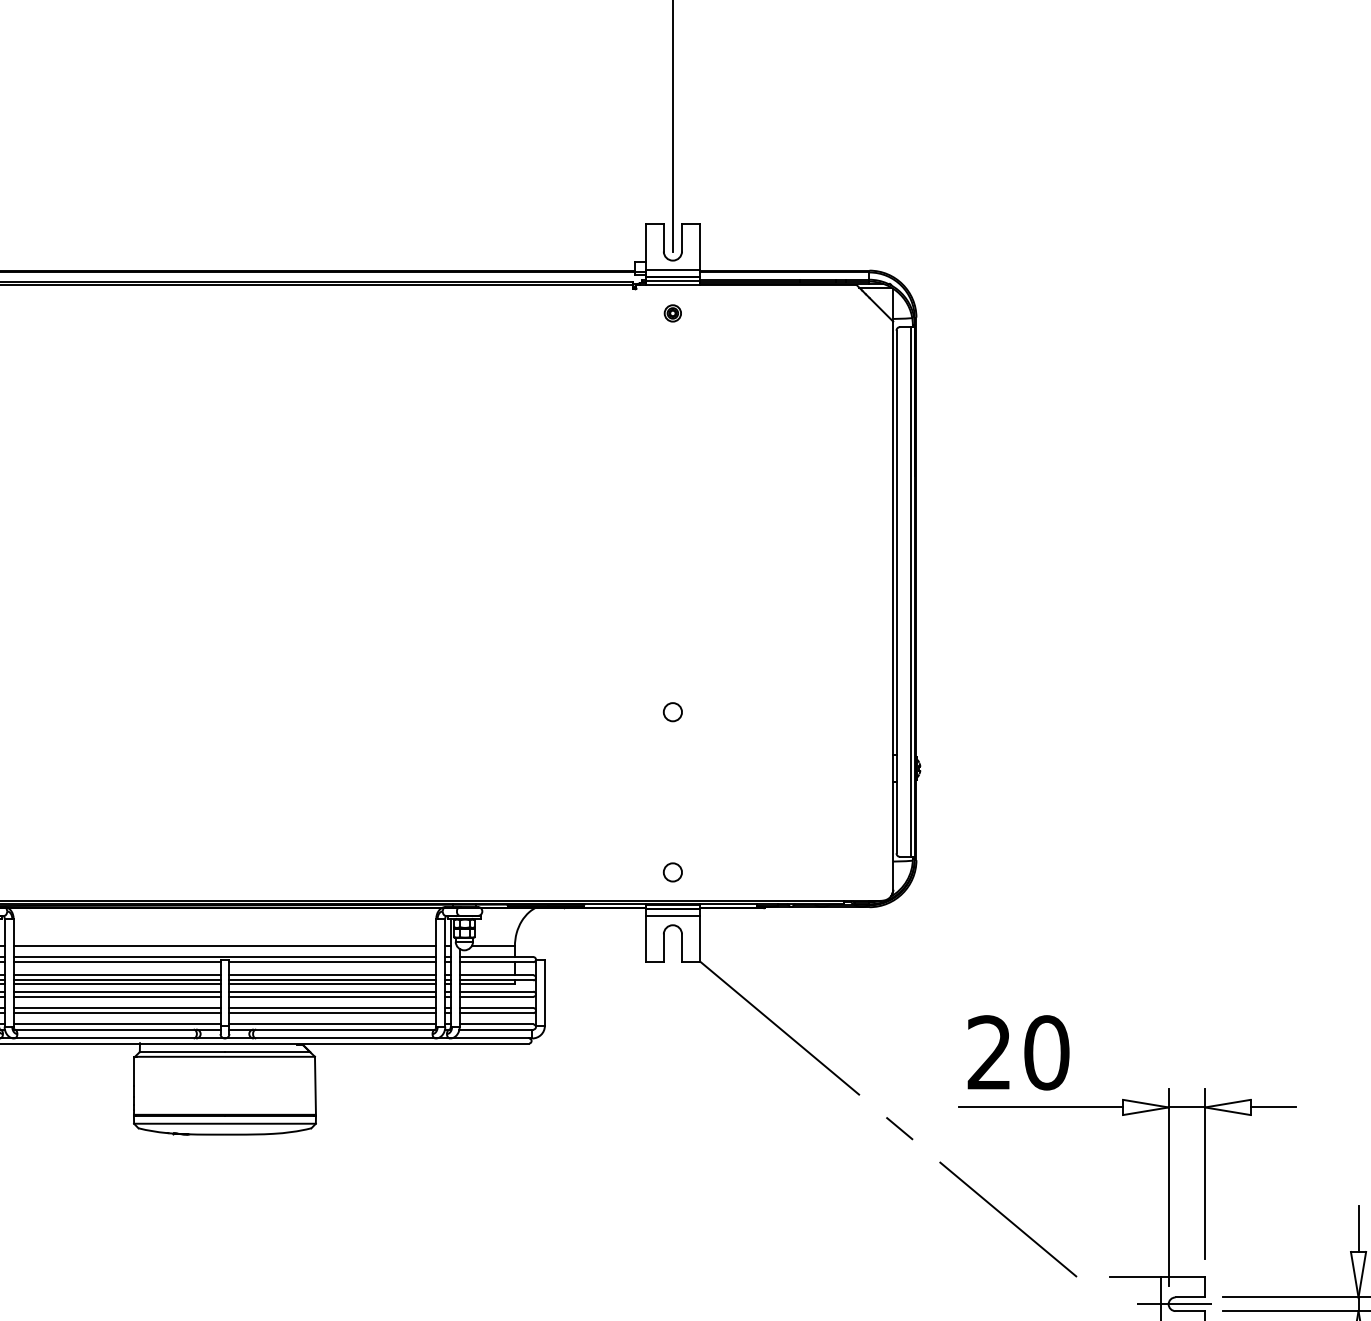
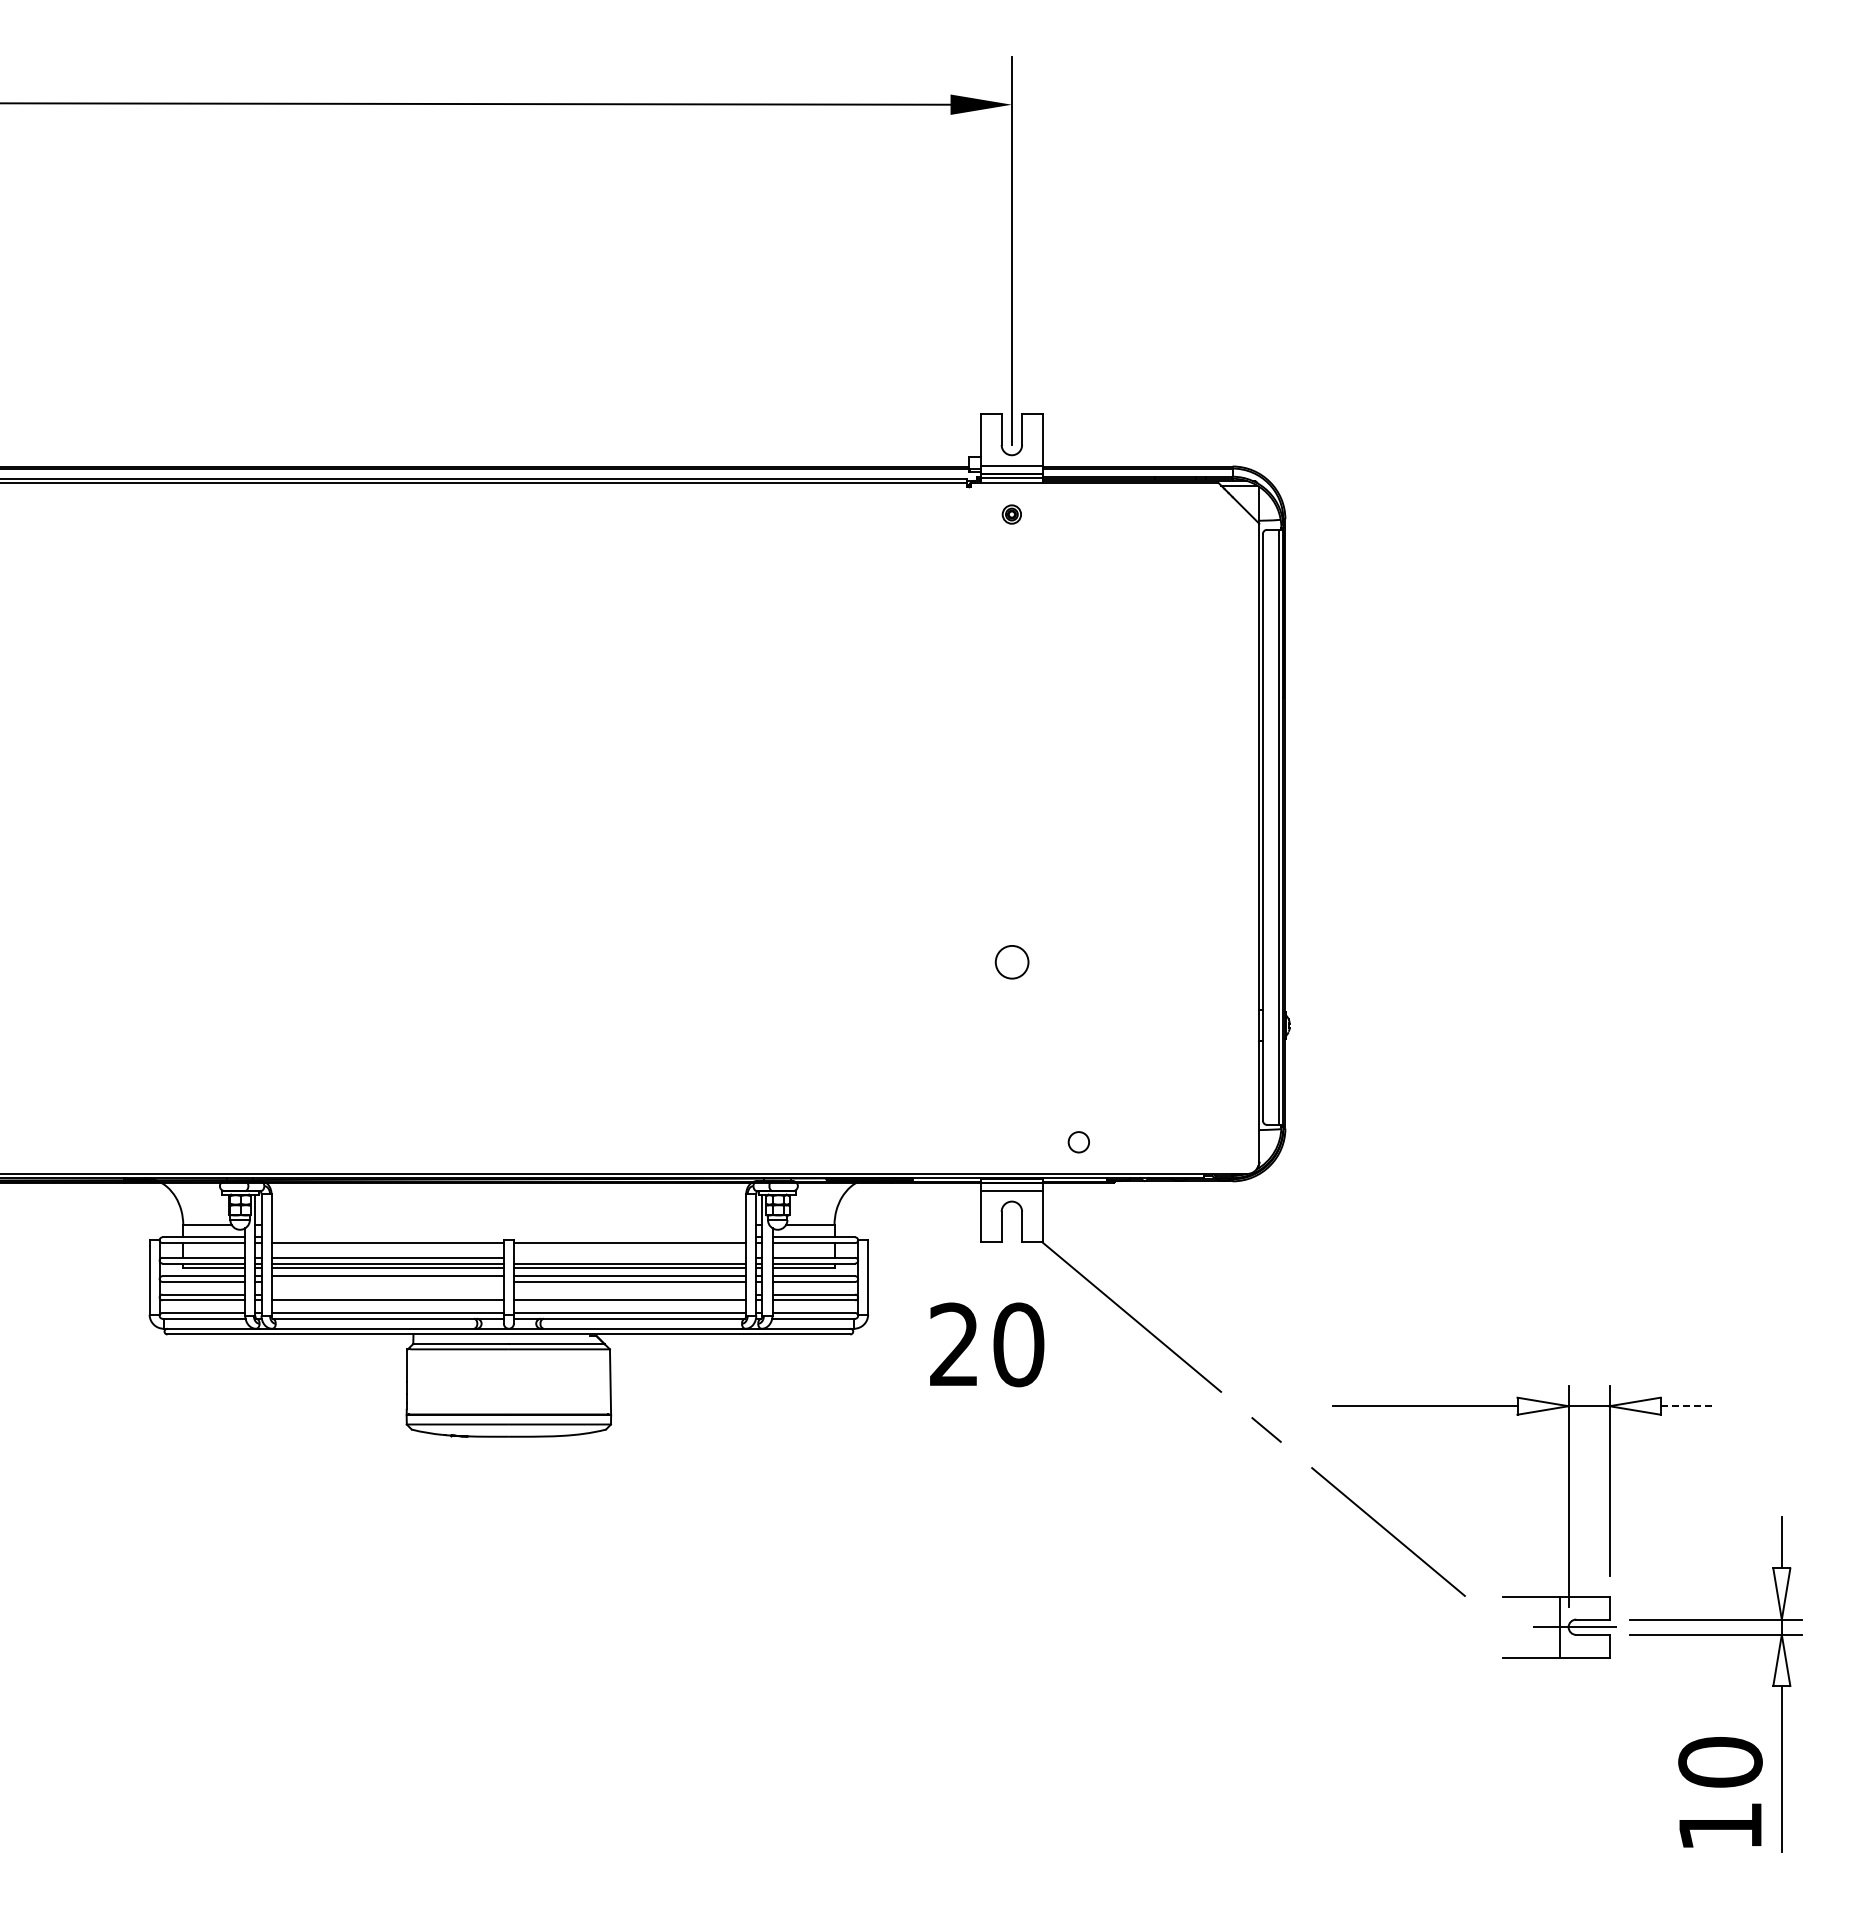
circle: (672, 712) -> (1011, 962), size x1.6
circle: (672, 872) -> (1078, 1142), moved
line: (224, 946) -> (508, 1225), removed
line: (224, 957) -> (508, 1237), removed
line: (332, 975) -> (629, 1257), removed
line: (116, 996) -> (387, 1281), removed
line: (116, 1007) -> (387, 1294), removed
line: (332, 1007) -> (629, 1294), removed
text: (1018, 1052) -> (987, 1344), moved
line: (1273, 1107) -> (1686, 1406), solid -> dashed

